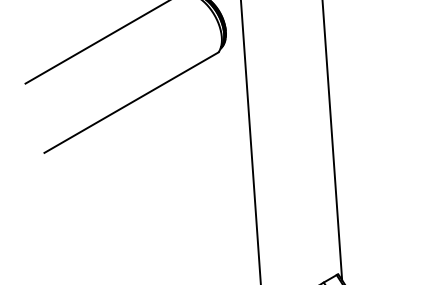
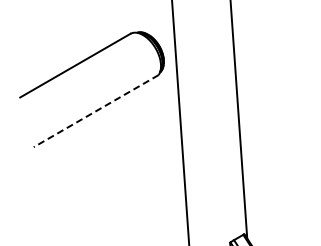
line: (130, 103) -> (95, 111), solid -> dashed

